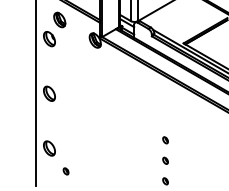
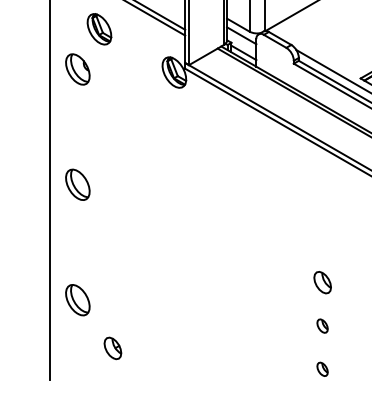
part: (165, 140) -> (322, 283), size x1.6
part: (65, 171) -> (111, 348), size x1.6

